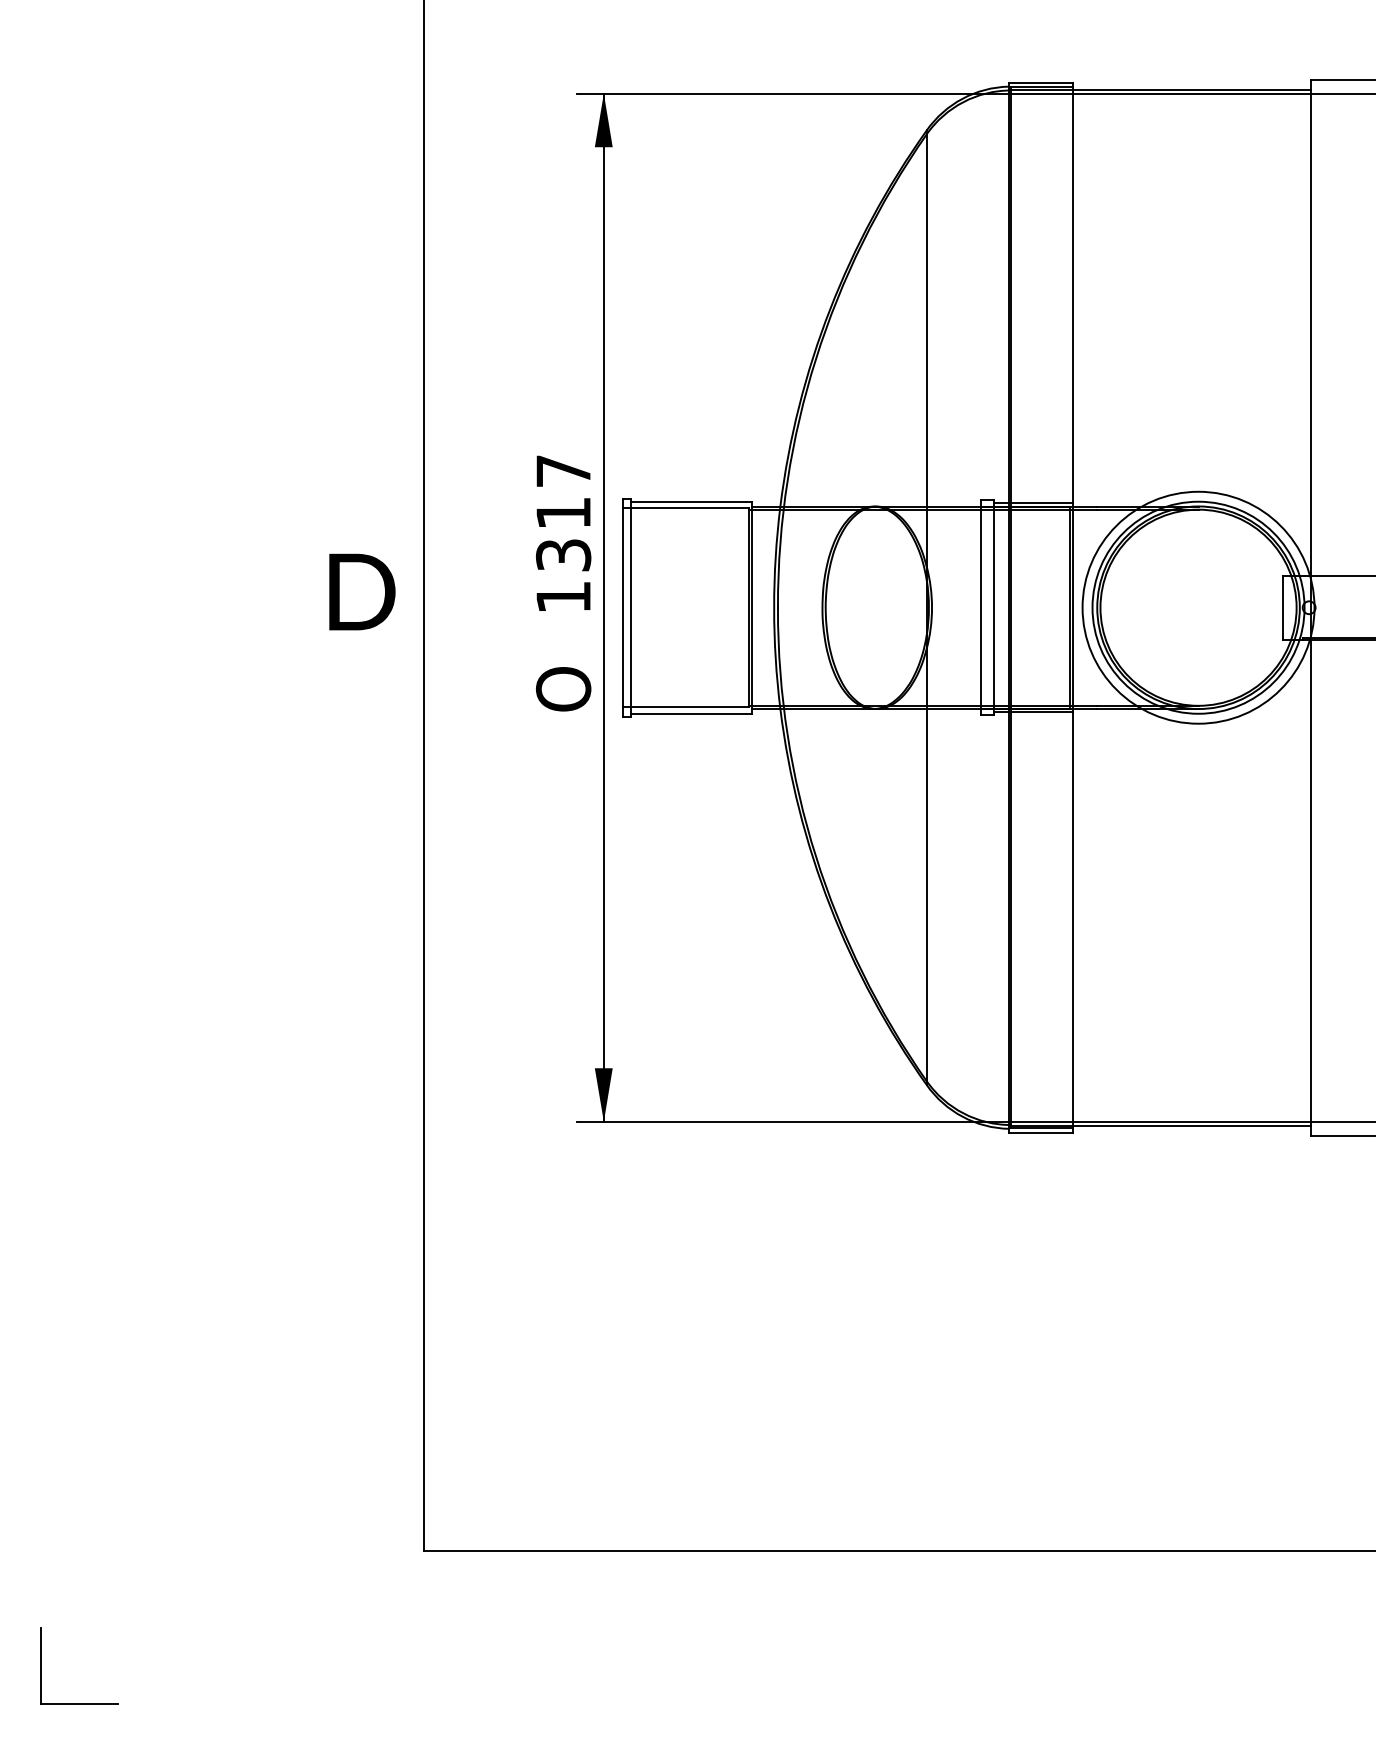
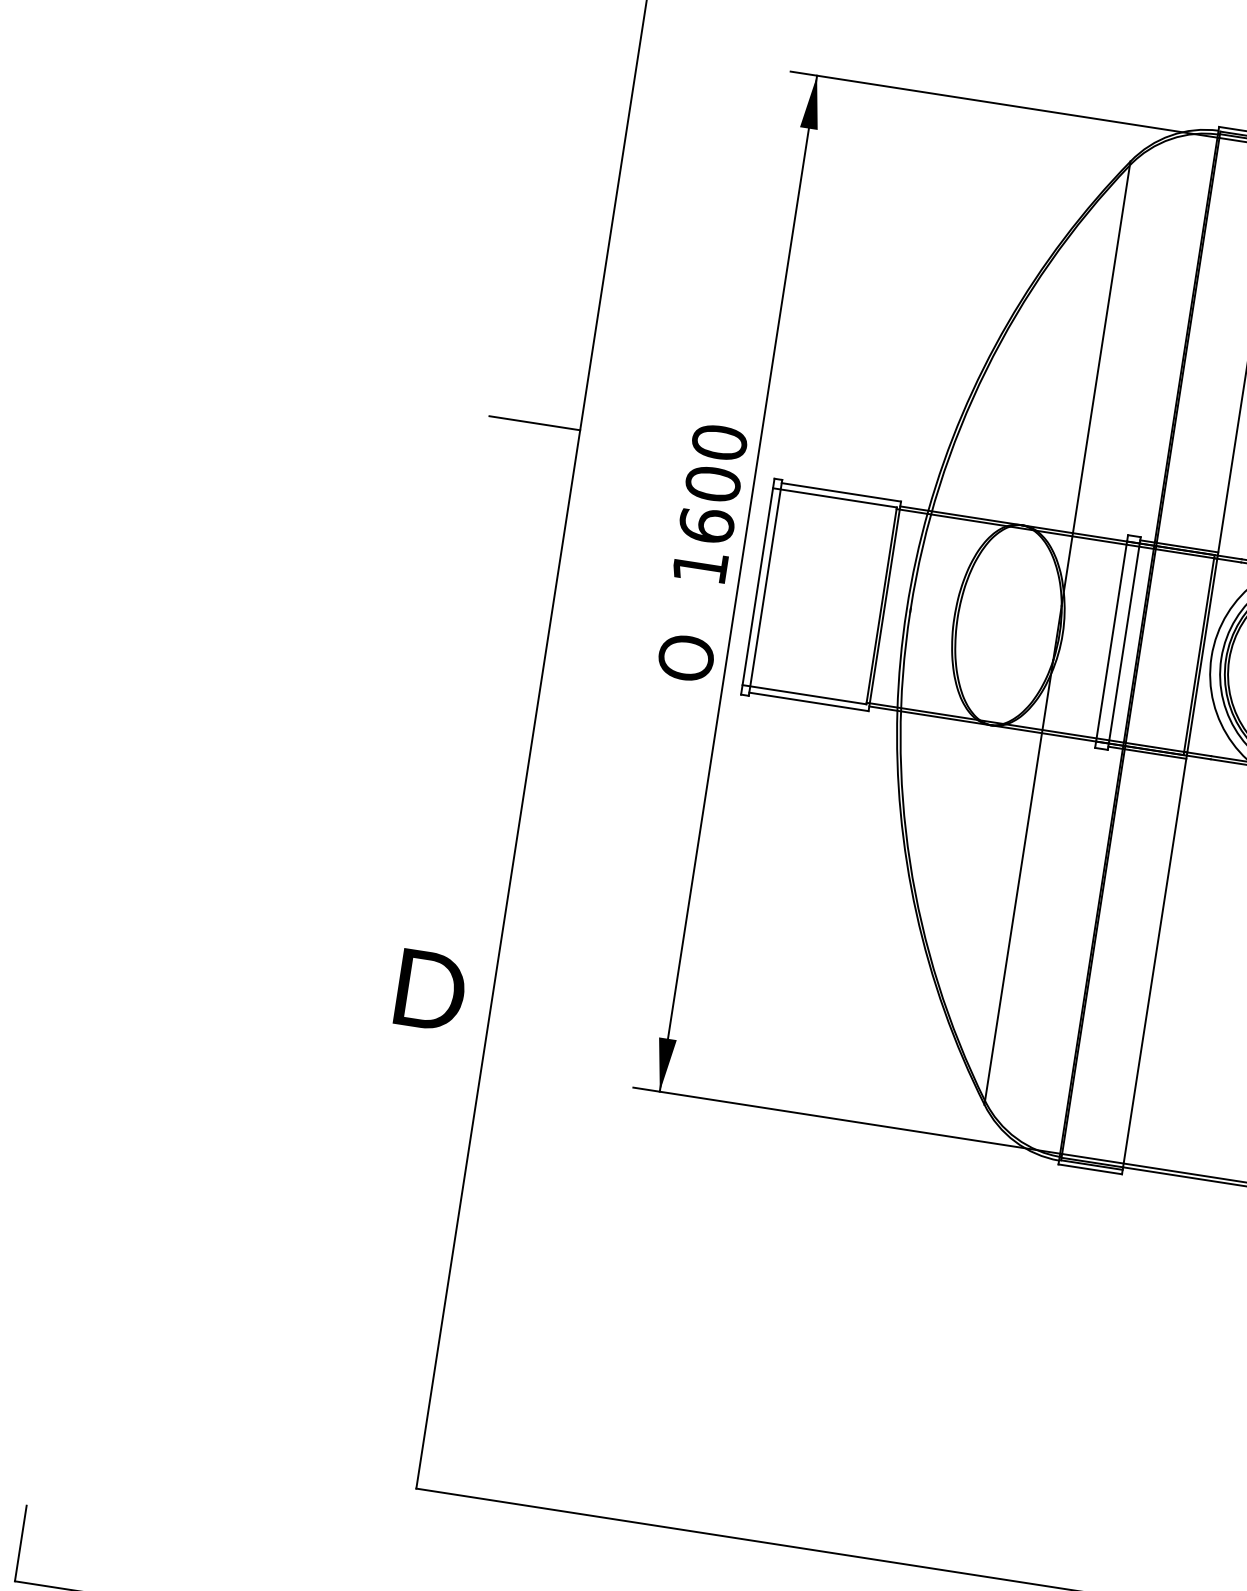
line: (377, 480) -> (534, 423), added
text: (563, 512) -> (713, 483), 1317 -> 1600
text: (362, 591) -> (431, 990), moved

